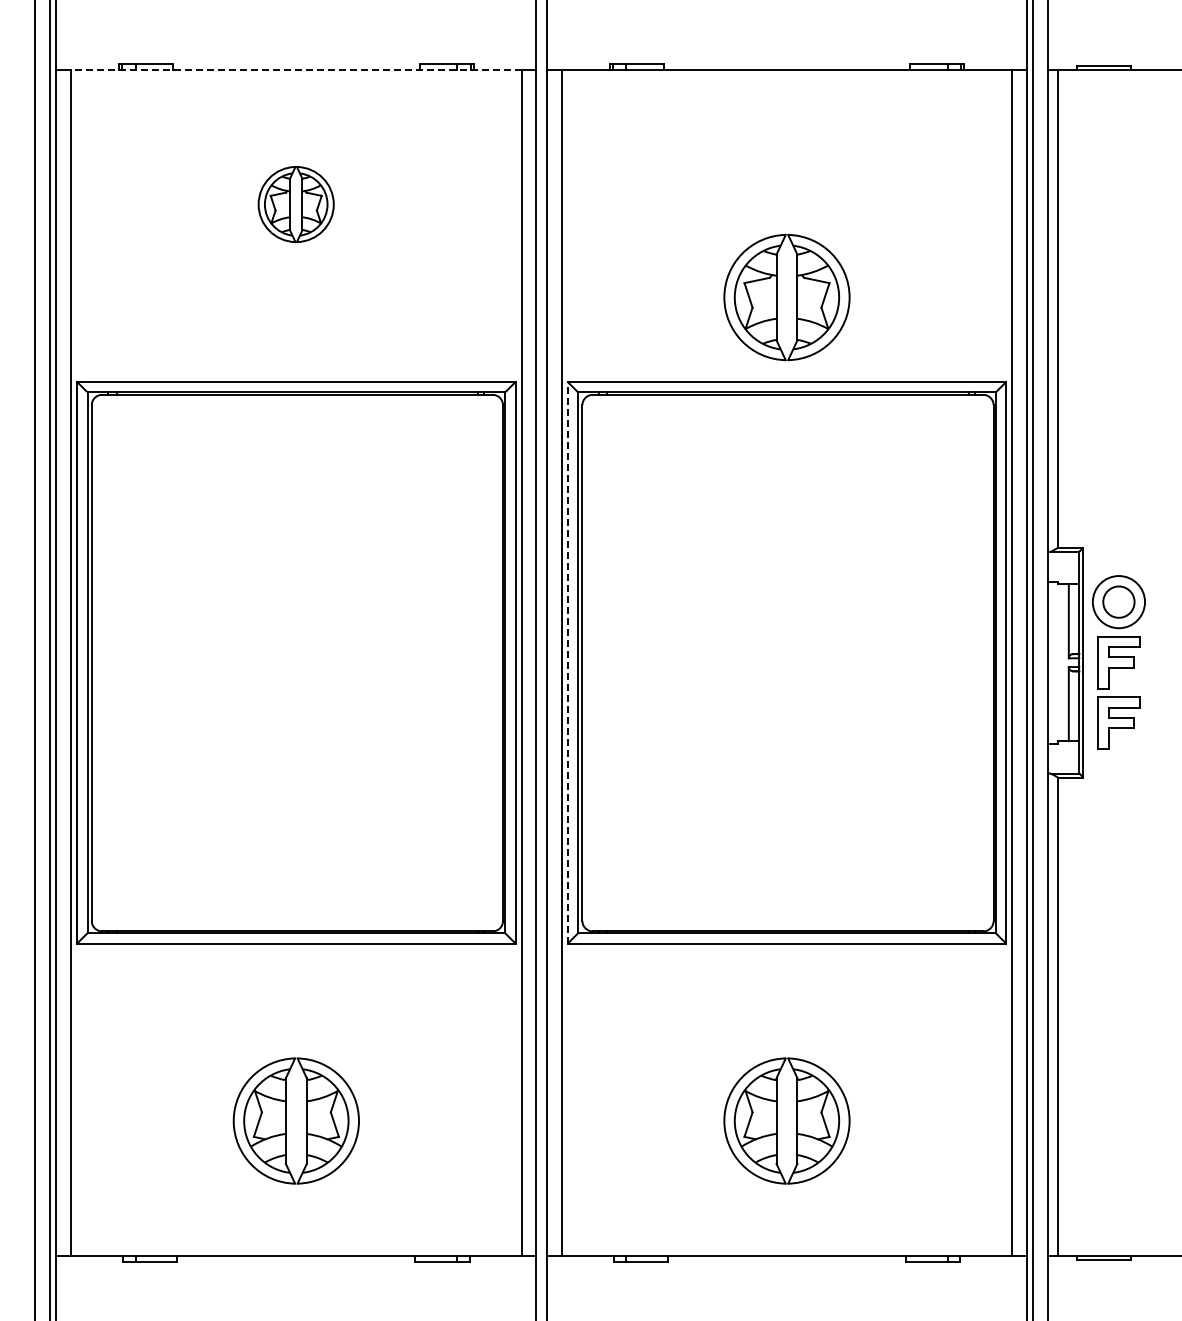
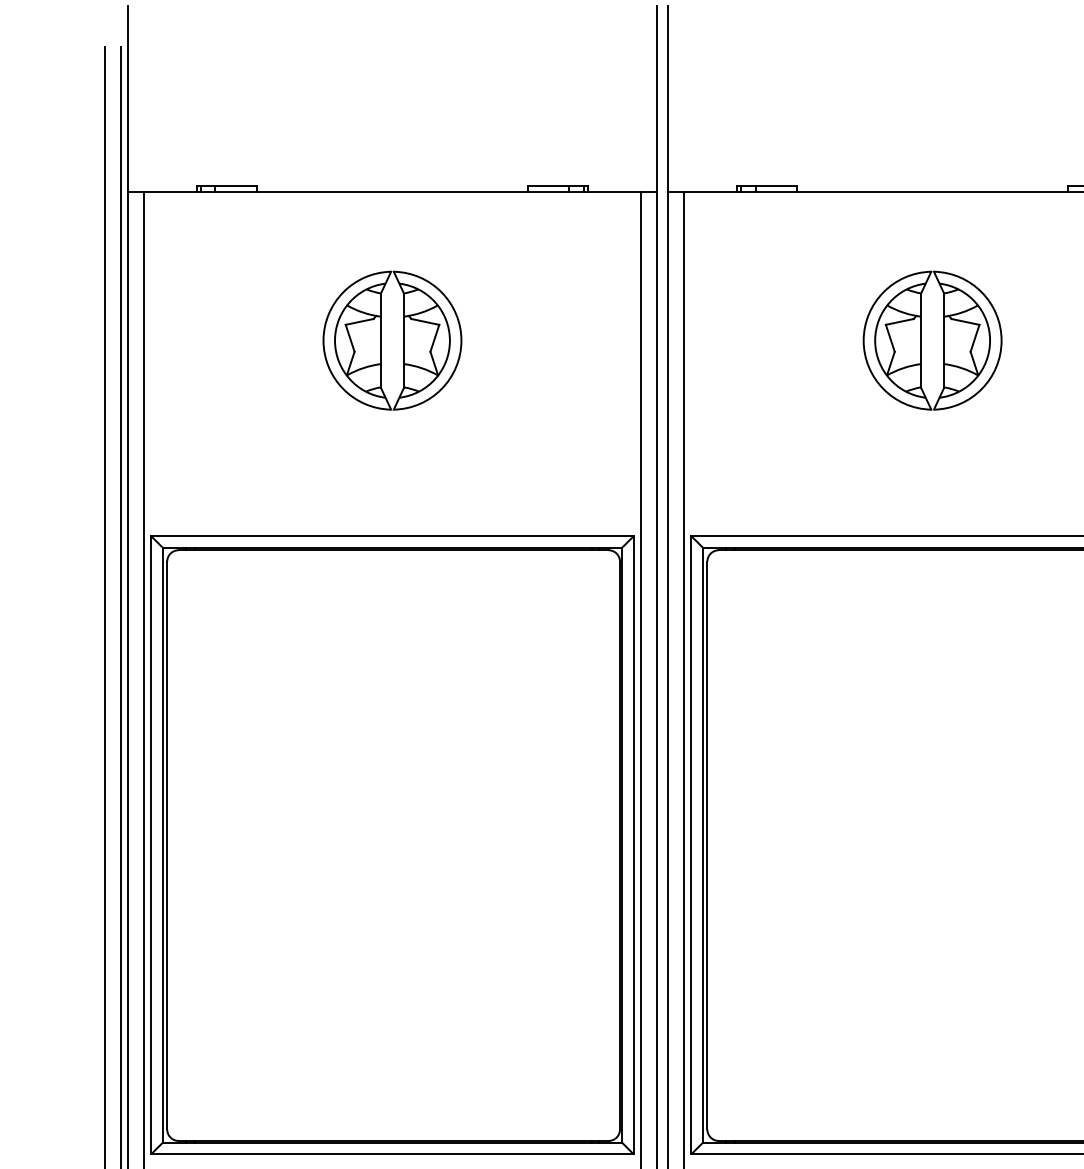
line: (295, 69) -> (391, 192), dashed -> solid
part: (295, 204) -> (391, 340), size x1.67
part: (786, 297) -> (932, 340), moved
line: (567, 662) -> (690, 844), dashed -> solid

